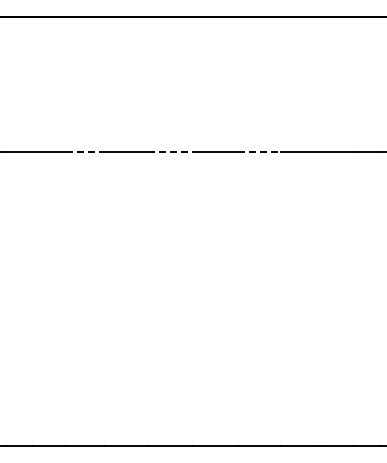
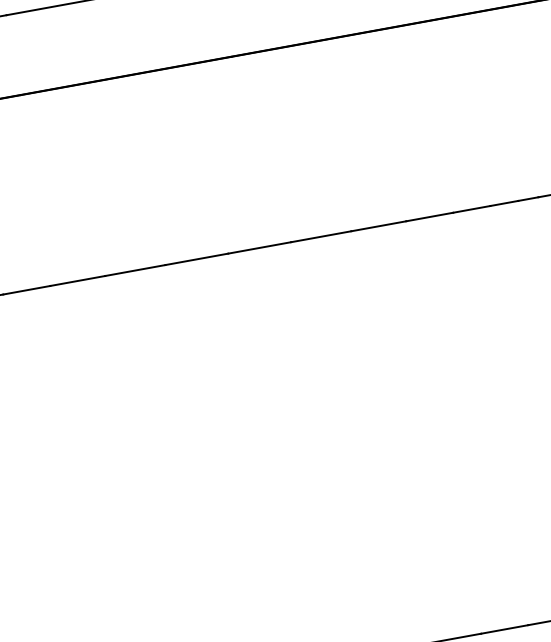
line: (85, 152) -> (77, 281), dashed -> solid
line: (171, 152) -> (198, 259), dashed -> solid
line: (259, 152) -> (321, 237), dashed -> solid

